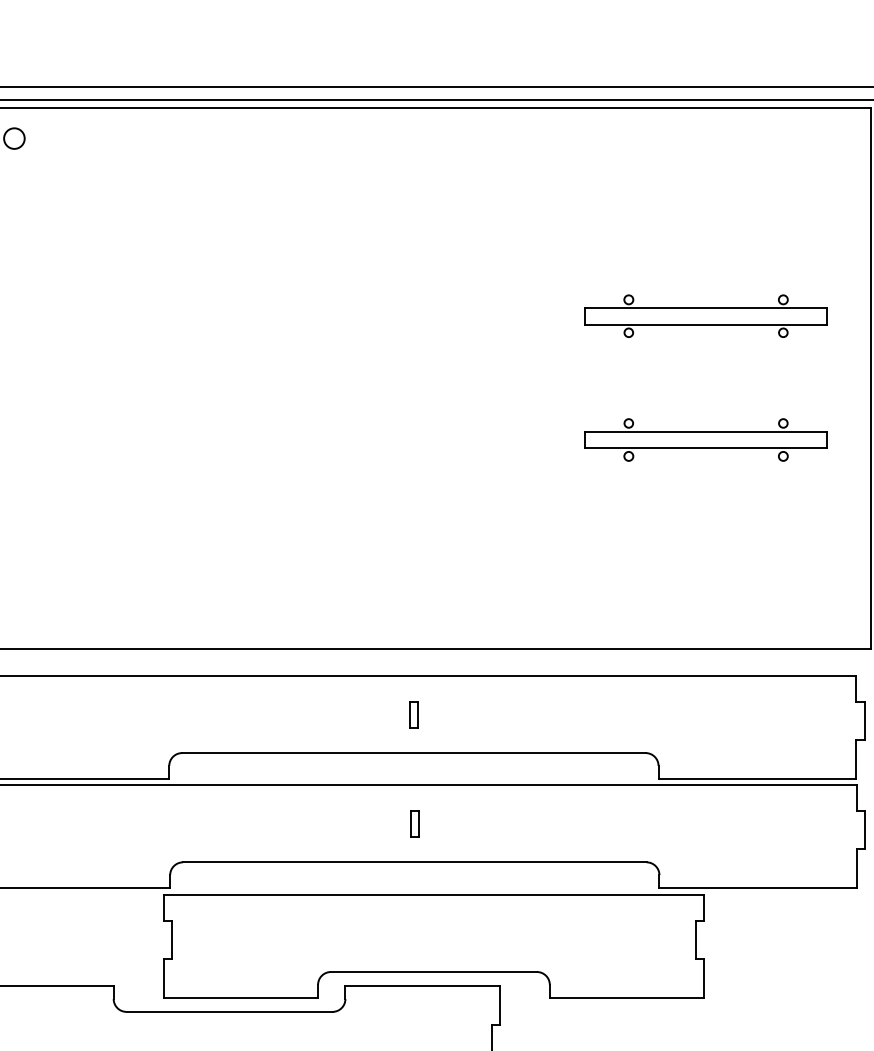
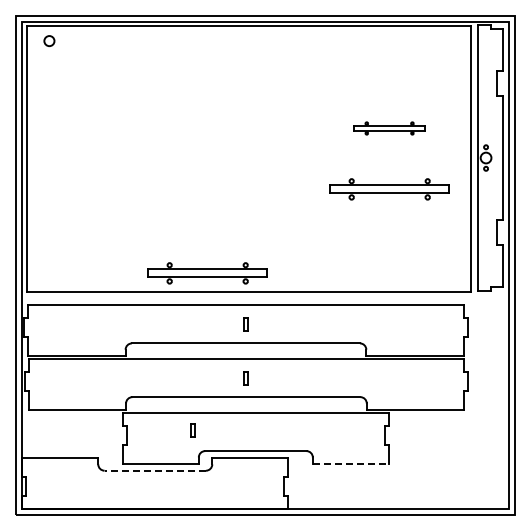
part: (705, 316) -> (389, 128), size x0.6
part: (335, 610) -> (207, 273), added
part: (305, 930) -> (192, 430), added
line: (628, 997) -> (351, 463), solid -> dashed
line: (230, 1011) -> (155, 470), solid -> dashed

